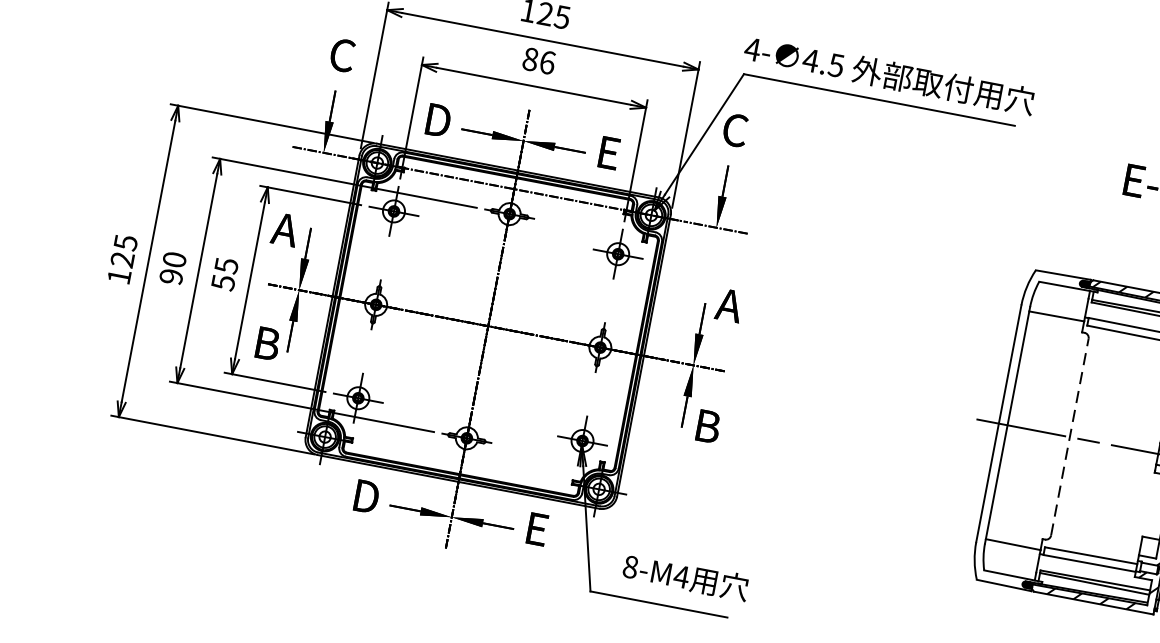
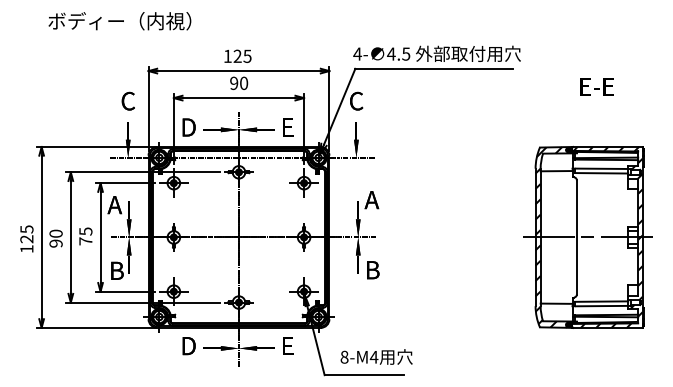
text: (540, 59) -> (239, 82), 86 -> 90
text: (222, 282) -> (85, 241), 55 -> 75
hatch: (1029, 429) -> (553, 237), added
line: (1069, 435) -> (576, 236), dashed -> solid

